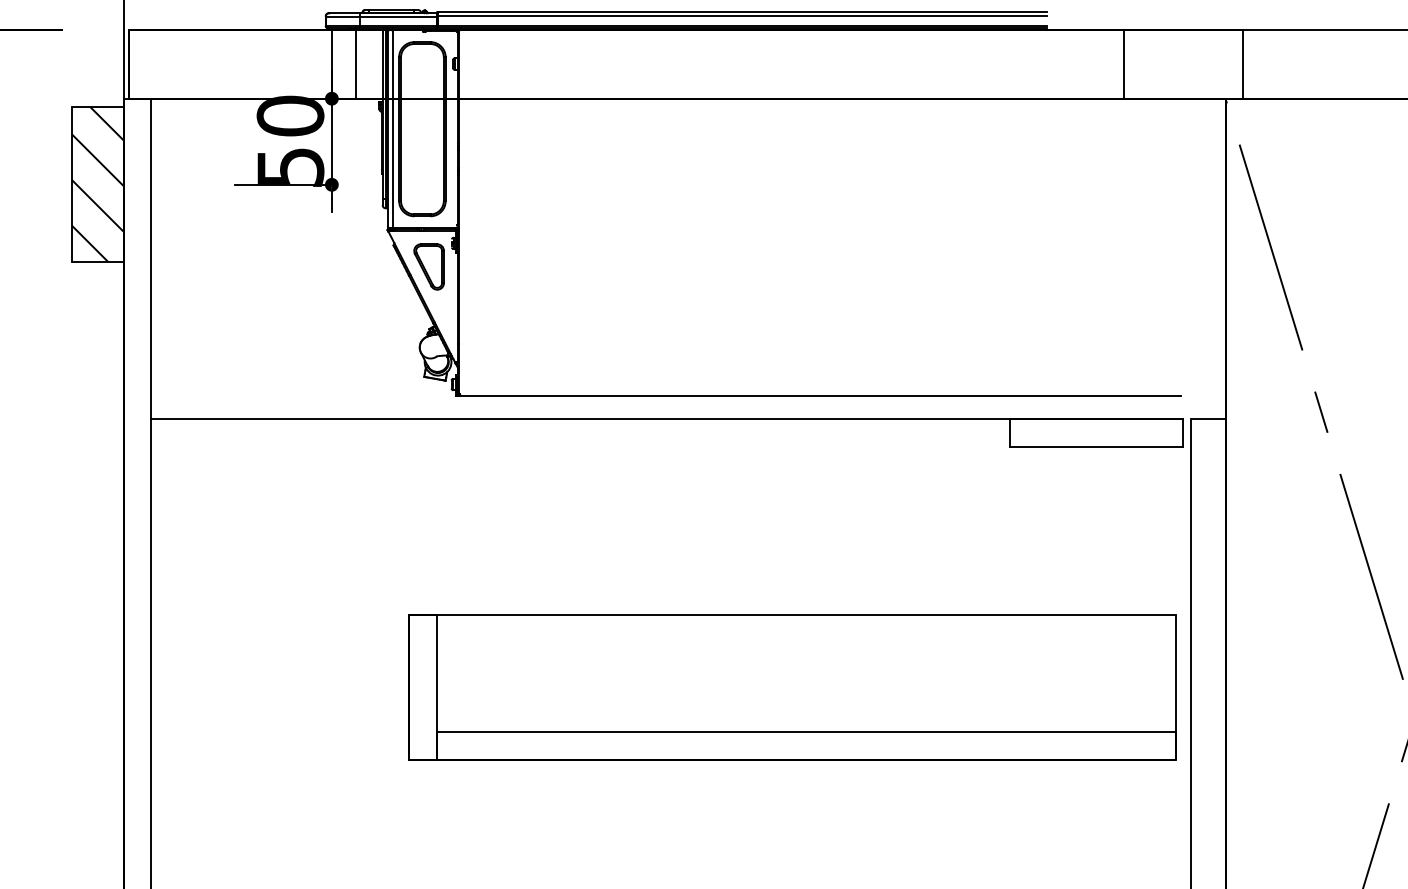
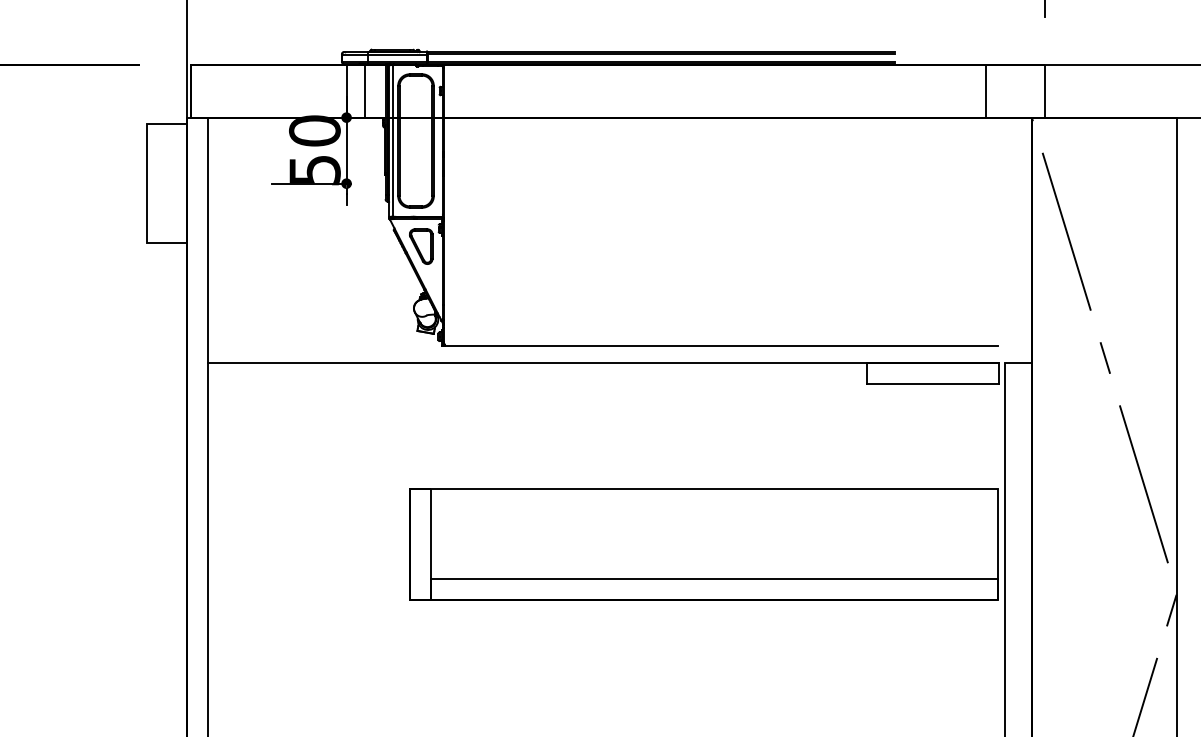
line: (1123, 63) -> (985, 90), moved
hatch: (97, 184) -> (166, 183), removed
part: (792, 687) -> (703, 544), moved

